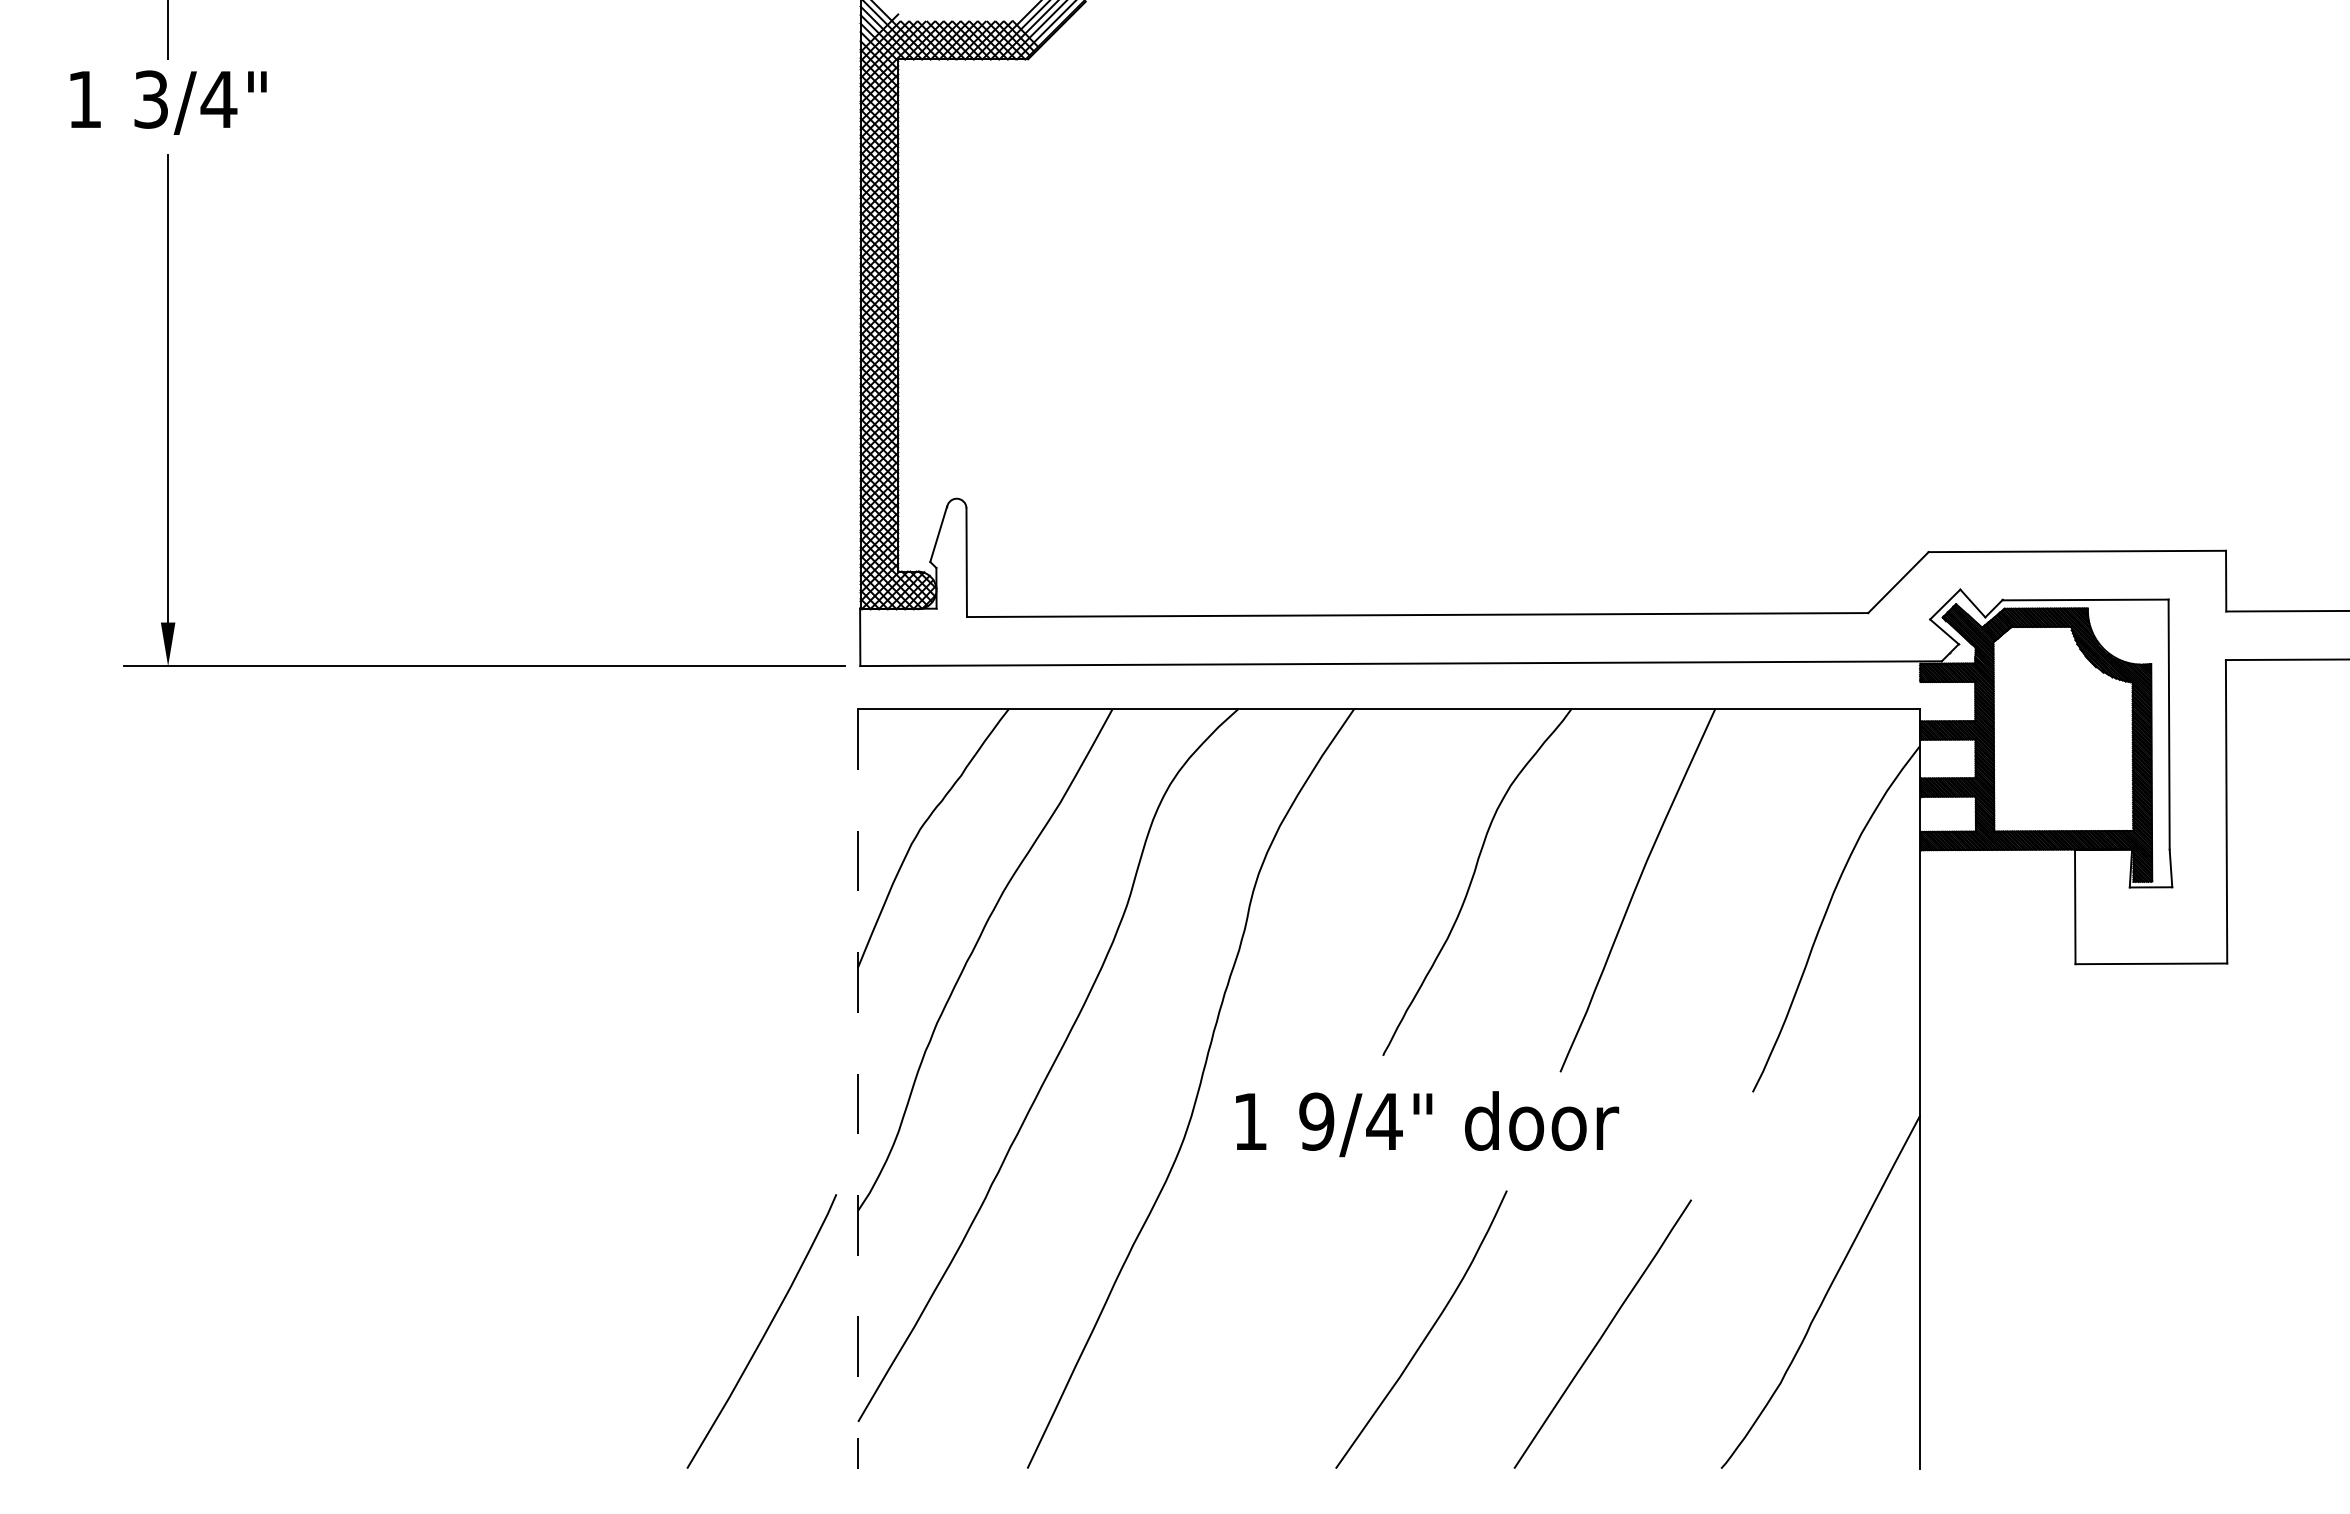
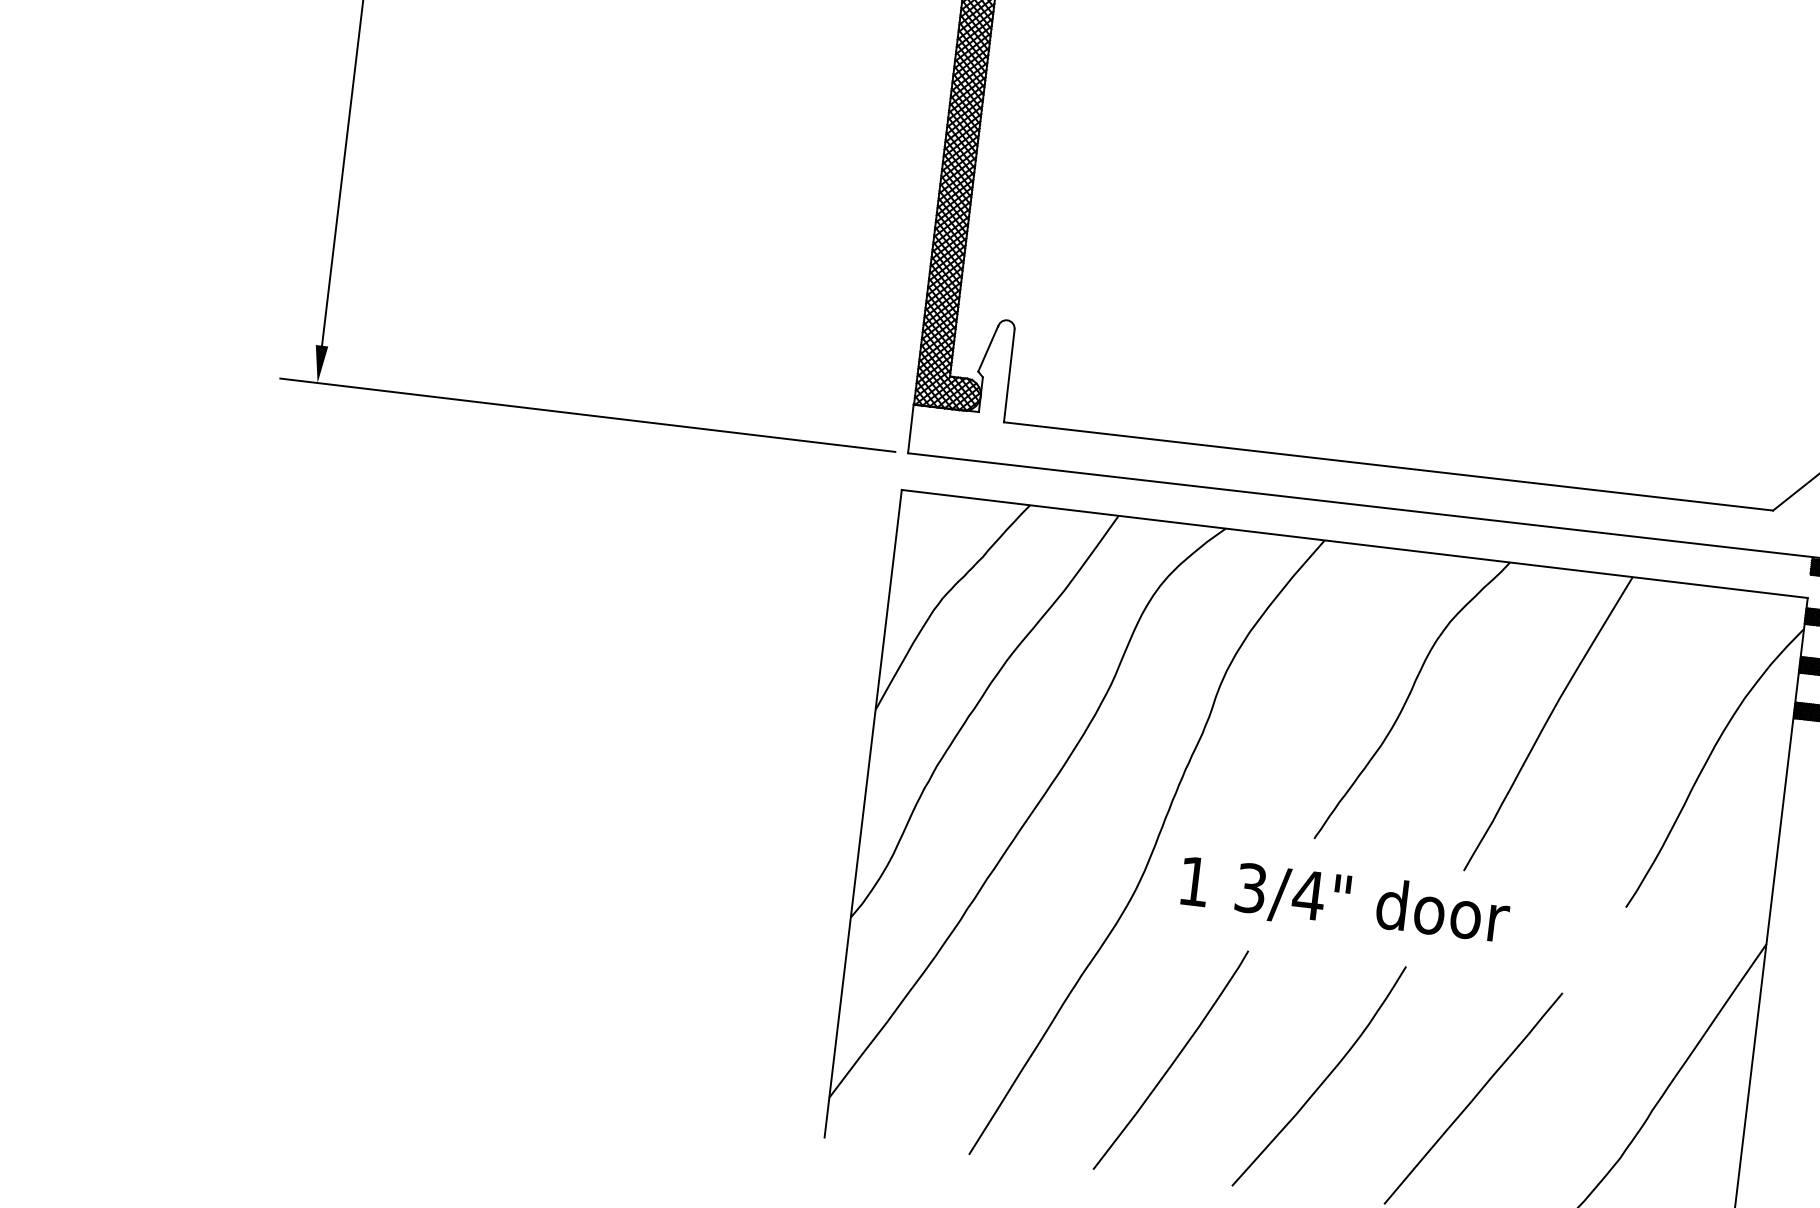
line: (858, 1088) -> (863, 813), dashed -> solid
text: (1316, 1121) -> (1250, 888), 9/4" -> 3/4"
curve: (764, 1332) -> (1173, 1061), moved

